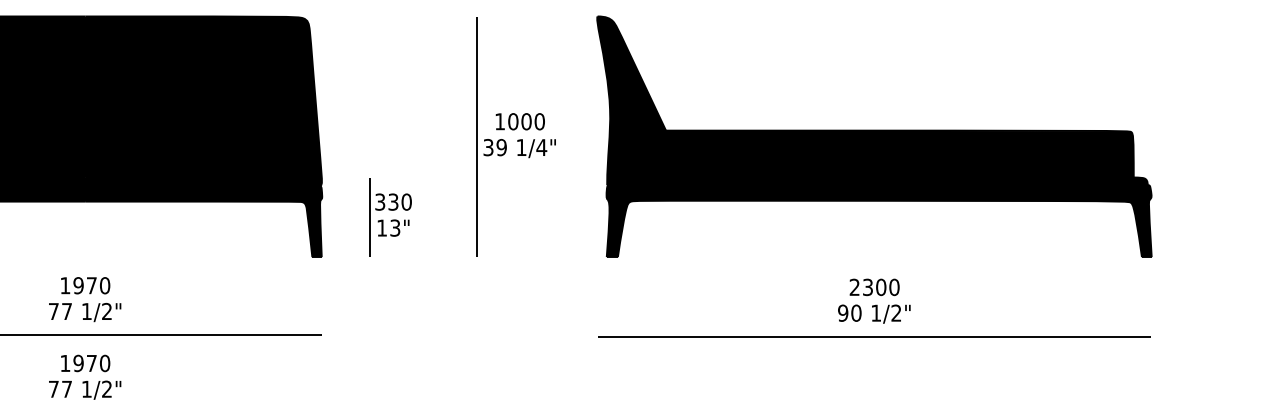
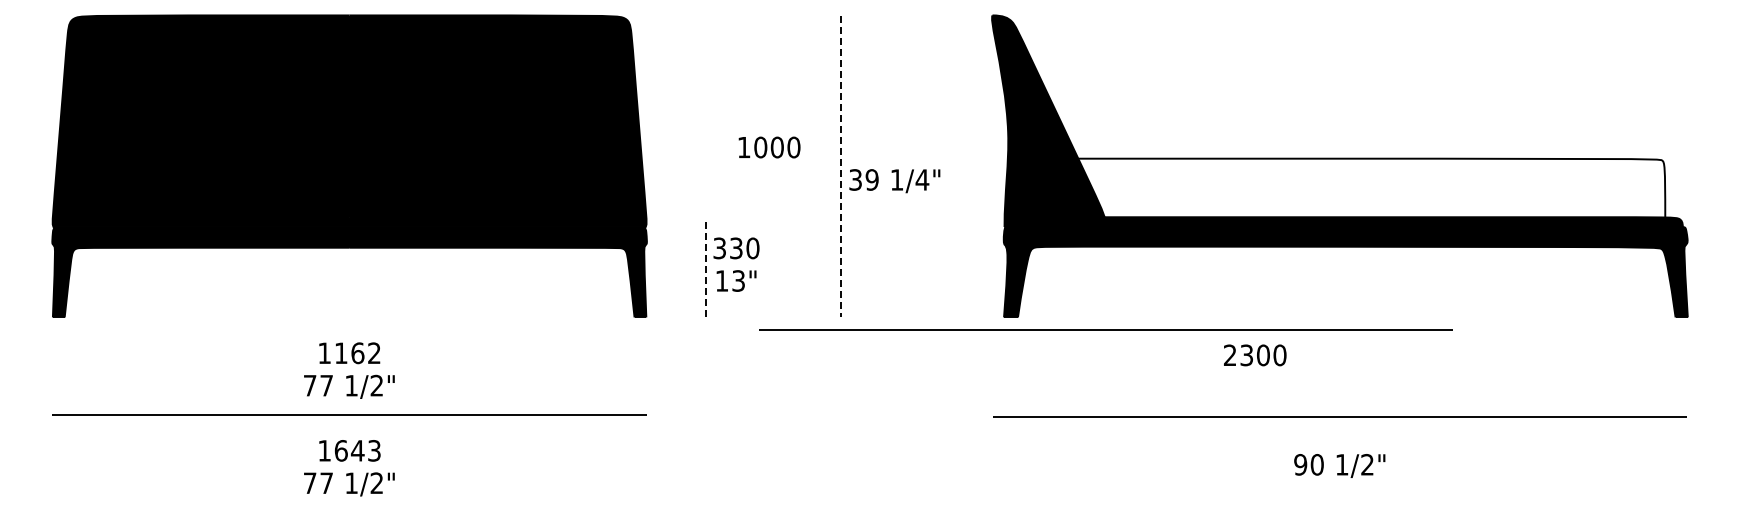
text: (520, 121) -> (769, 147), moved
line: (477, 136) -> (841, 166), solid -> dashed
fill: (899, 153) -> (1371, 187), removed
line: (369, 217) -> (706, 267), solid -> dashed
line: (687, 266) -> (1105, 329), added
text: (91, 285) -> (357, 353), 1970 -> 1162
text: (874, 287) -> (1255, 355), moved
text: (874, 313) -> (1339, 465), moved
text: (91, 363) -> (357, 450), 1970 -> 1643

